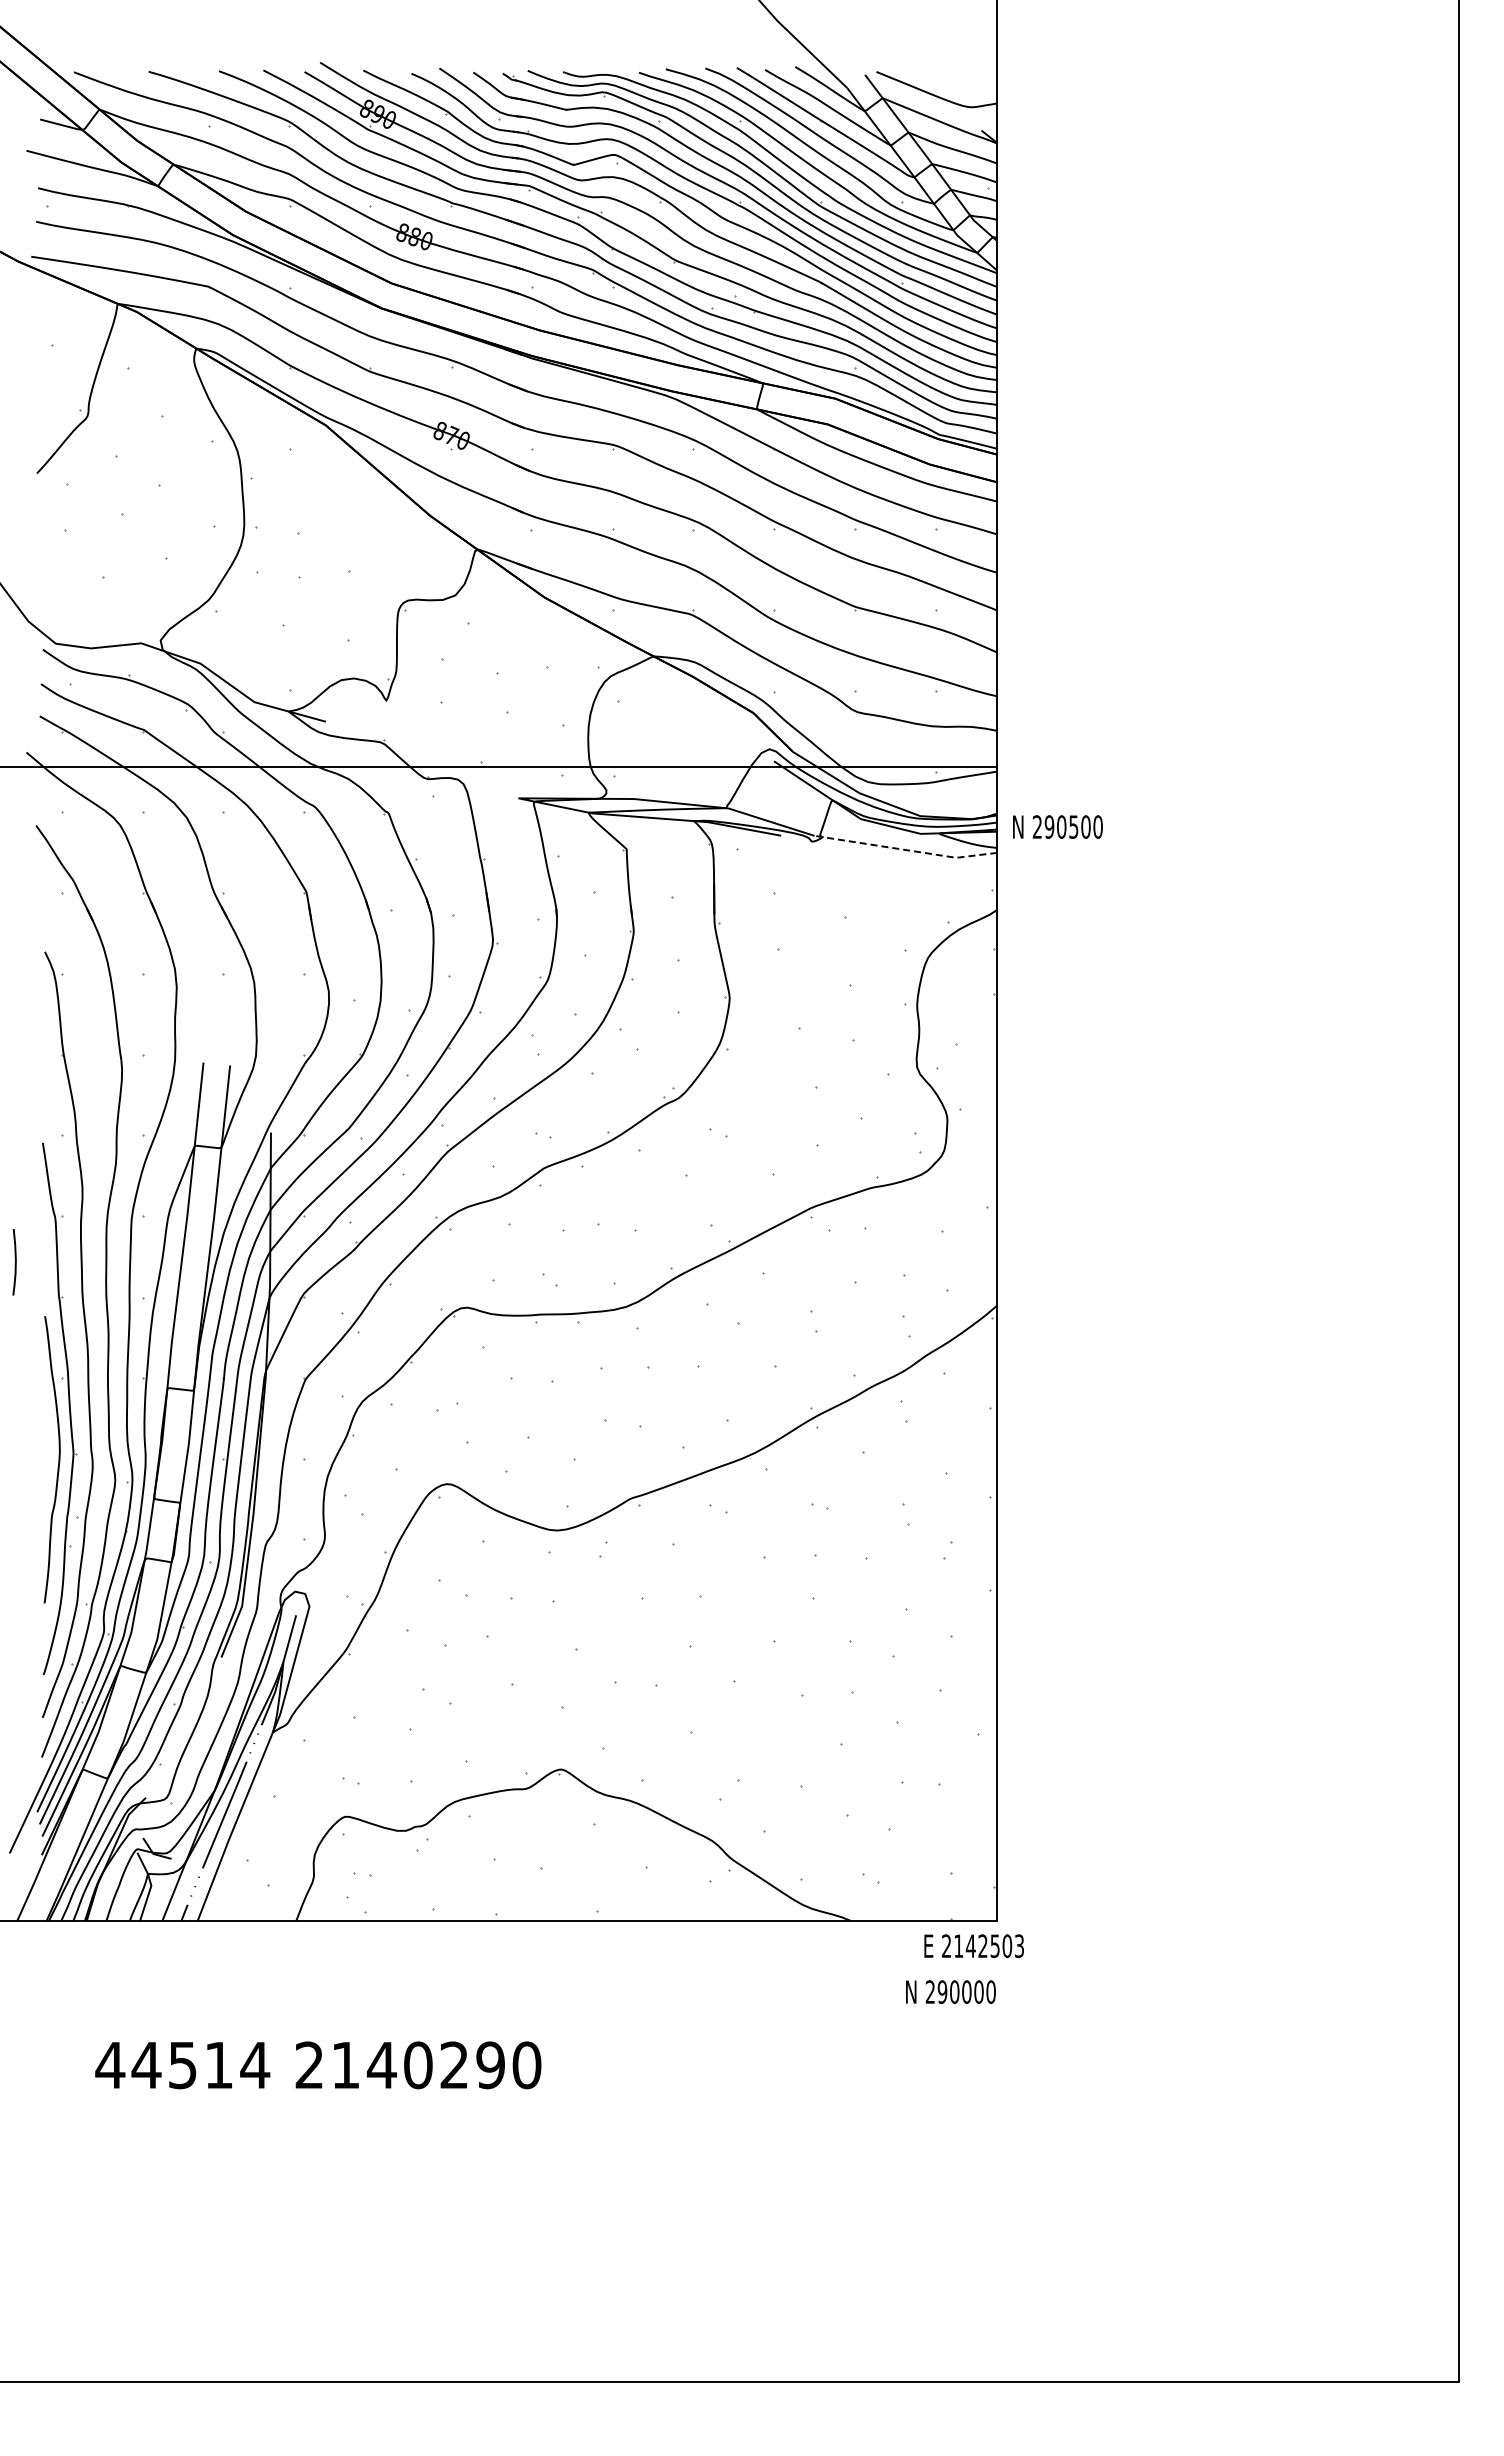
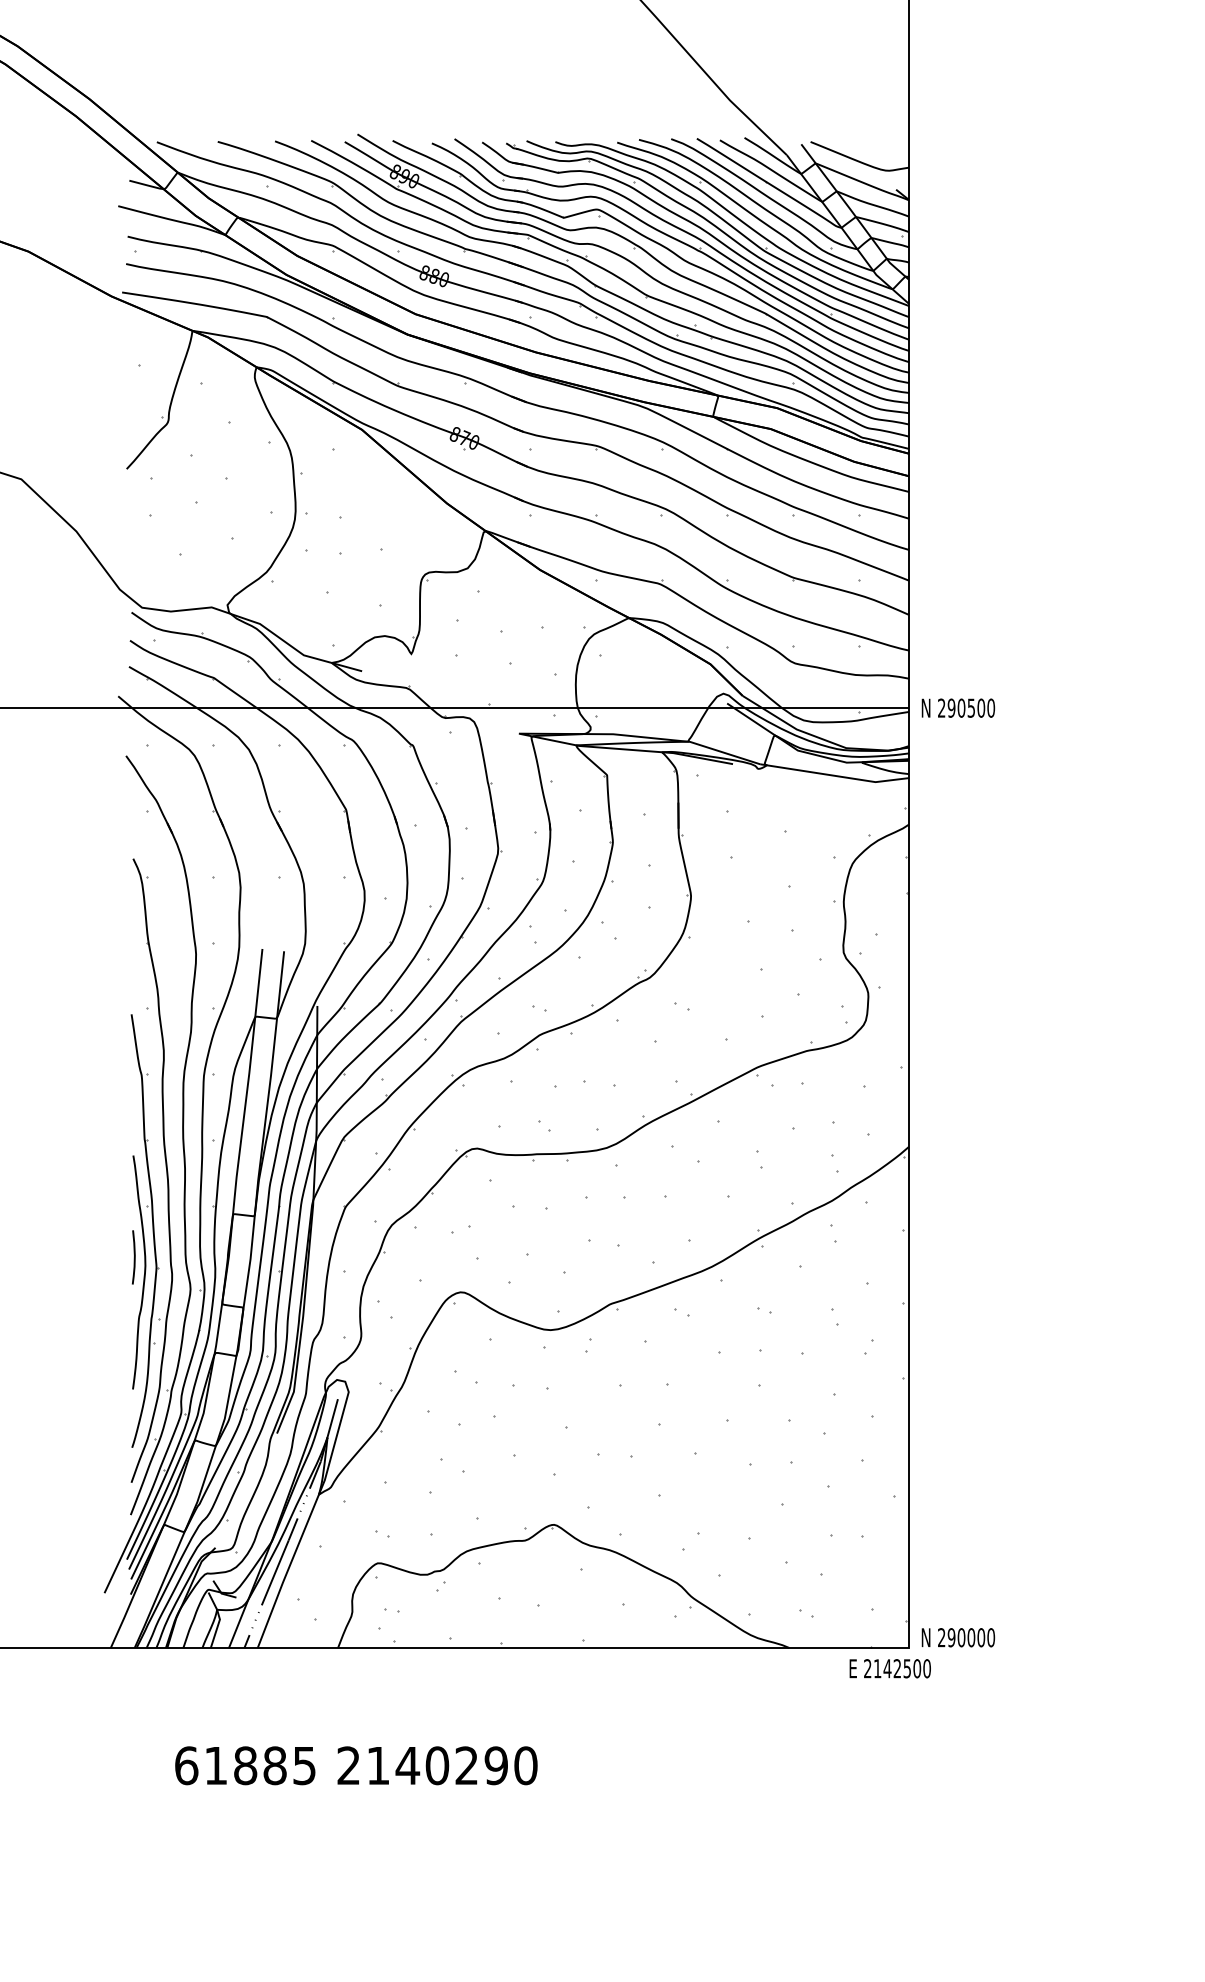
text: (1057, 826) -> (958, 707), moved
line: (906, 850) -> (835, 776), dashed -> solid
curve: (15, 1262) -> (134, 1257), moved
text: (1019, 1946) -> (927, 1668), 2142503 -> 2142500
text: (950, 1991) -> (958, 1637), moved
text: (182, 2065) -> (245, 1765), 44514 -> 61885

